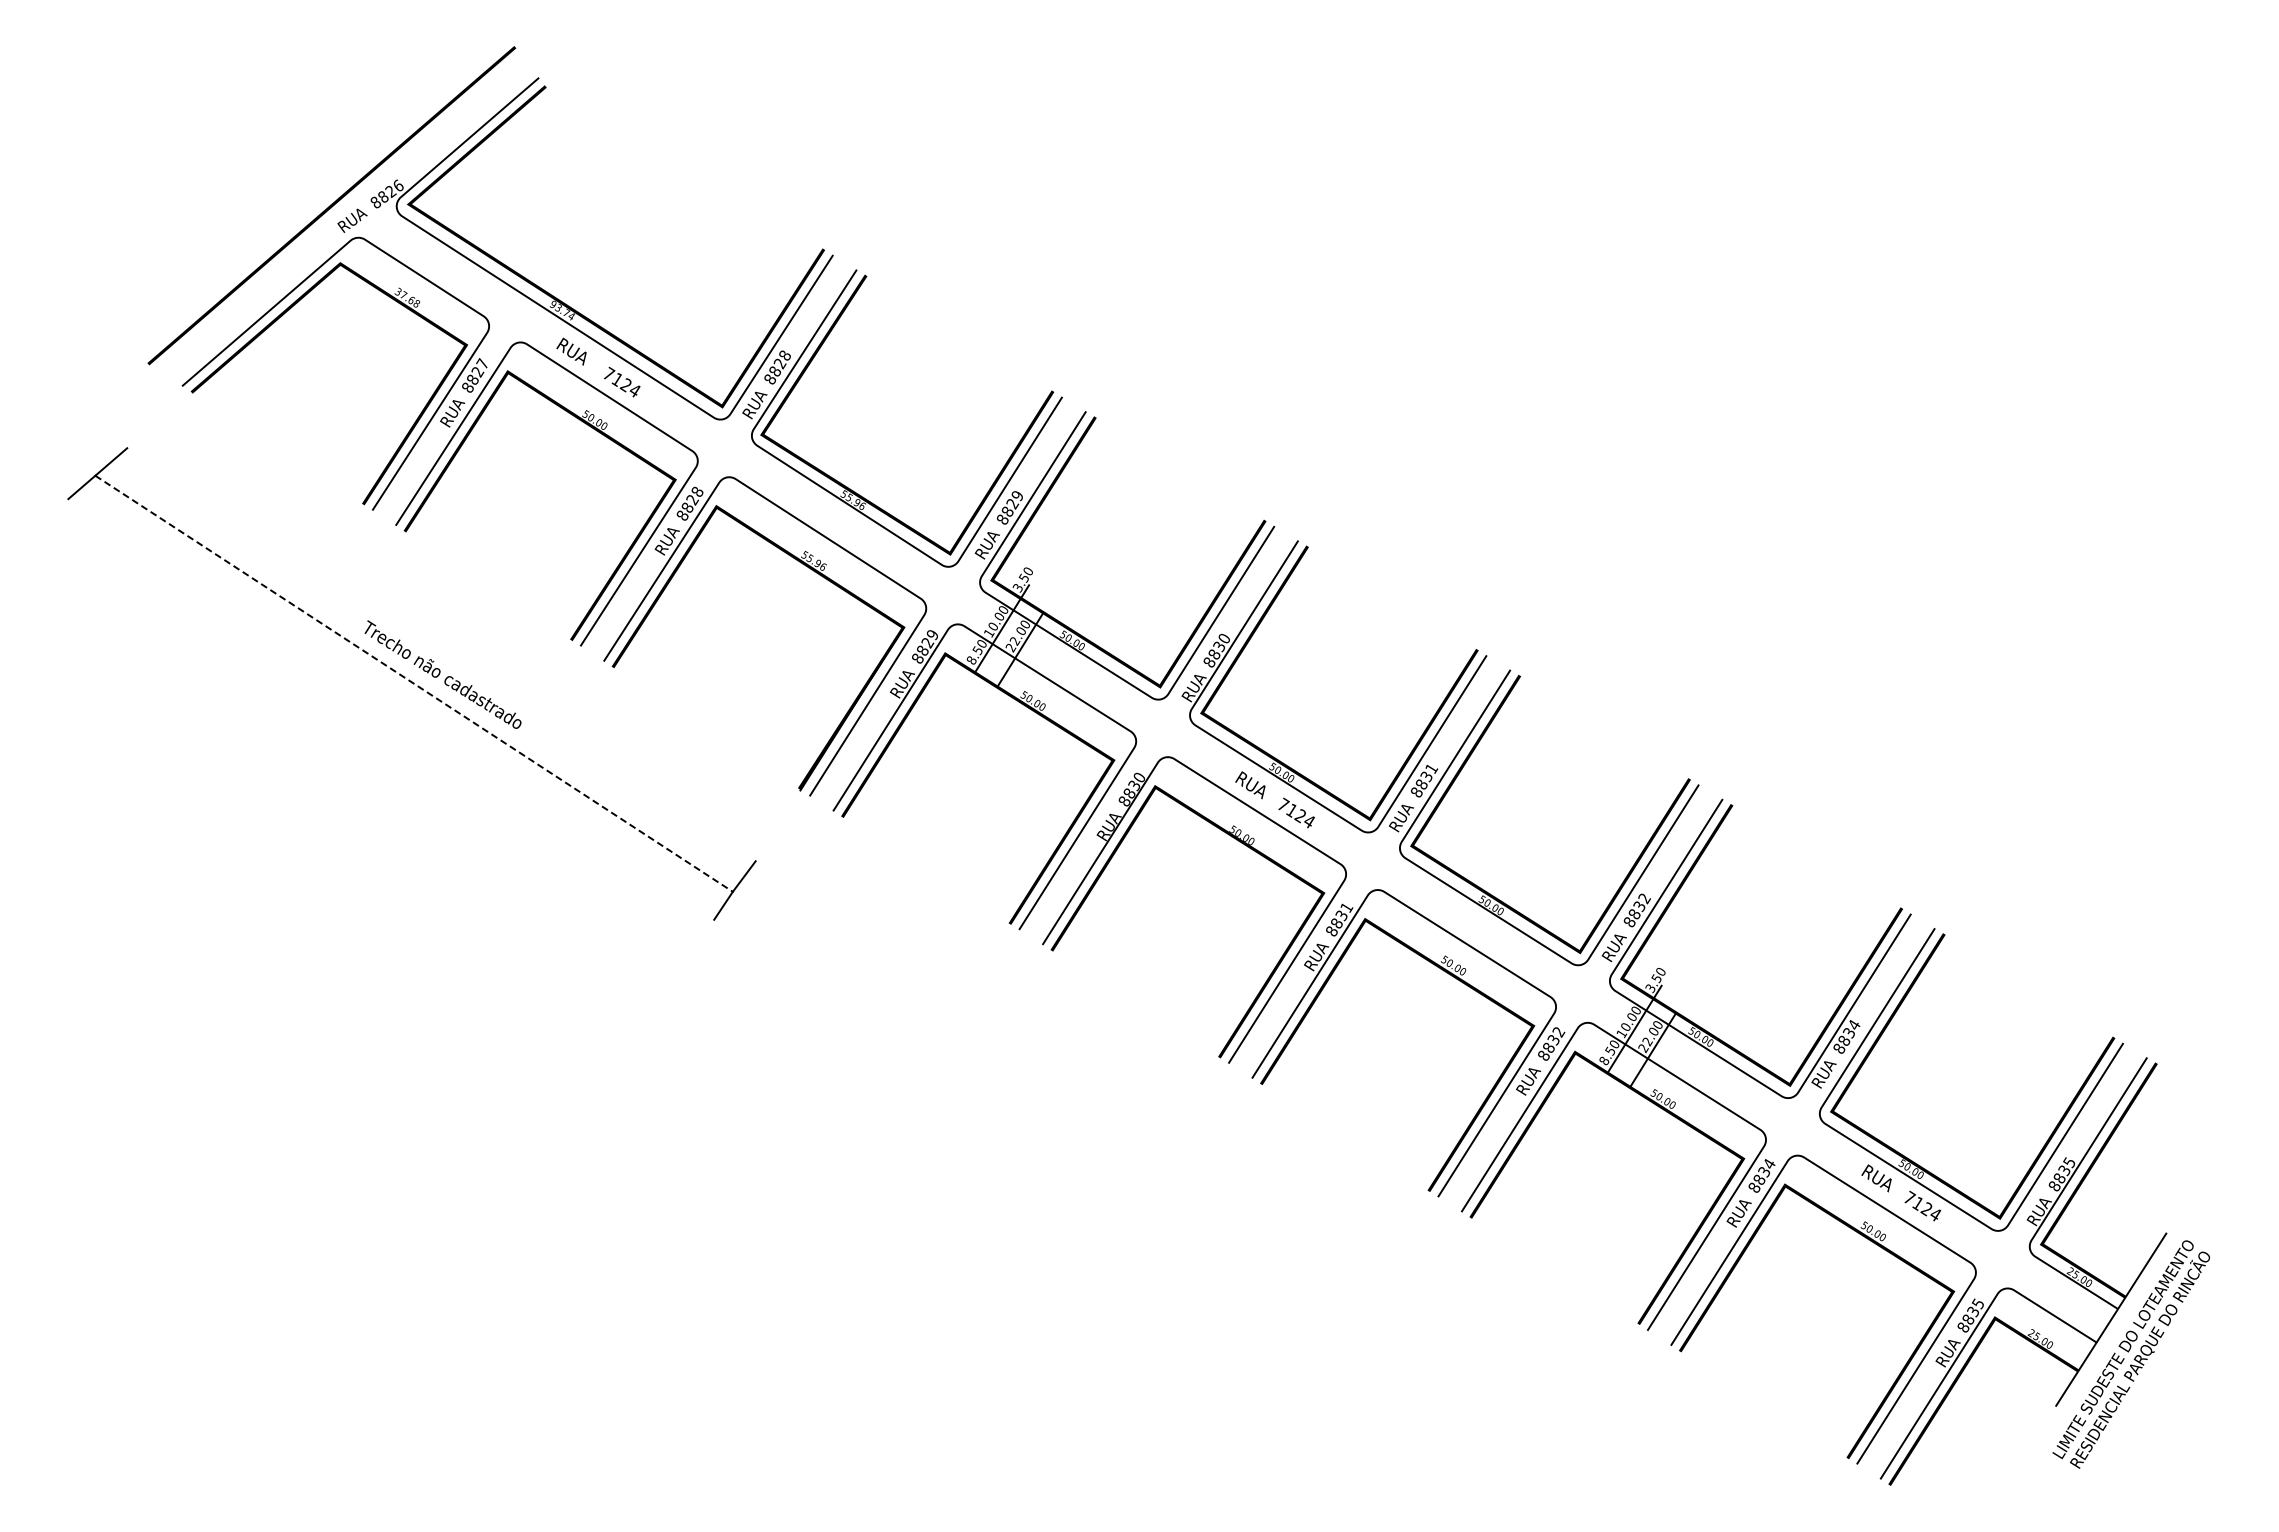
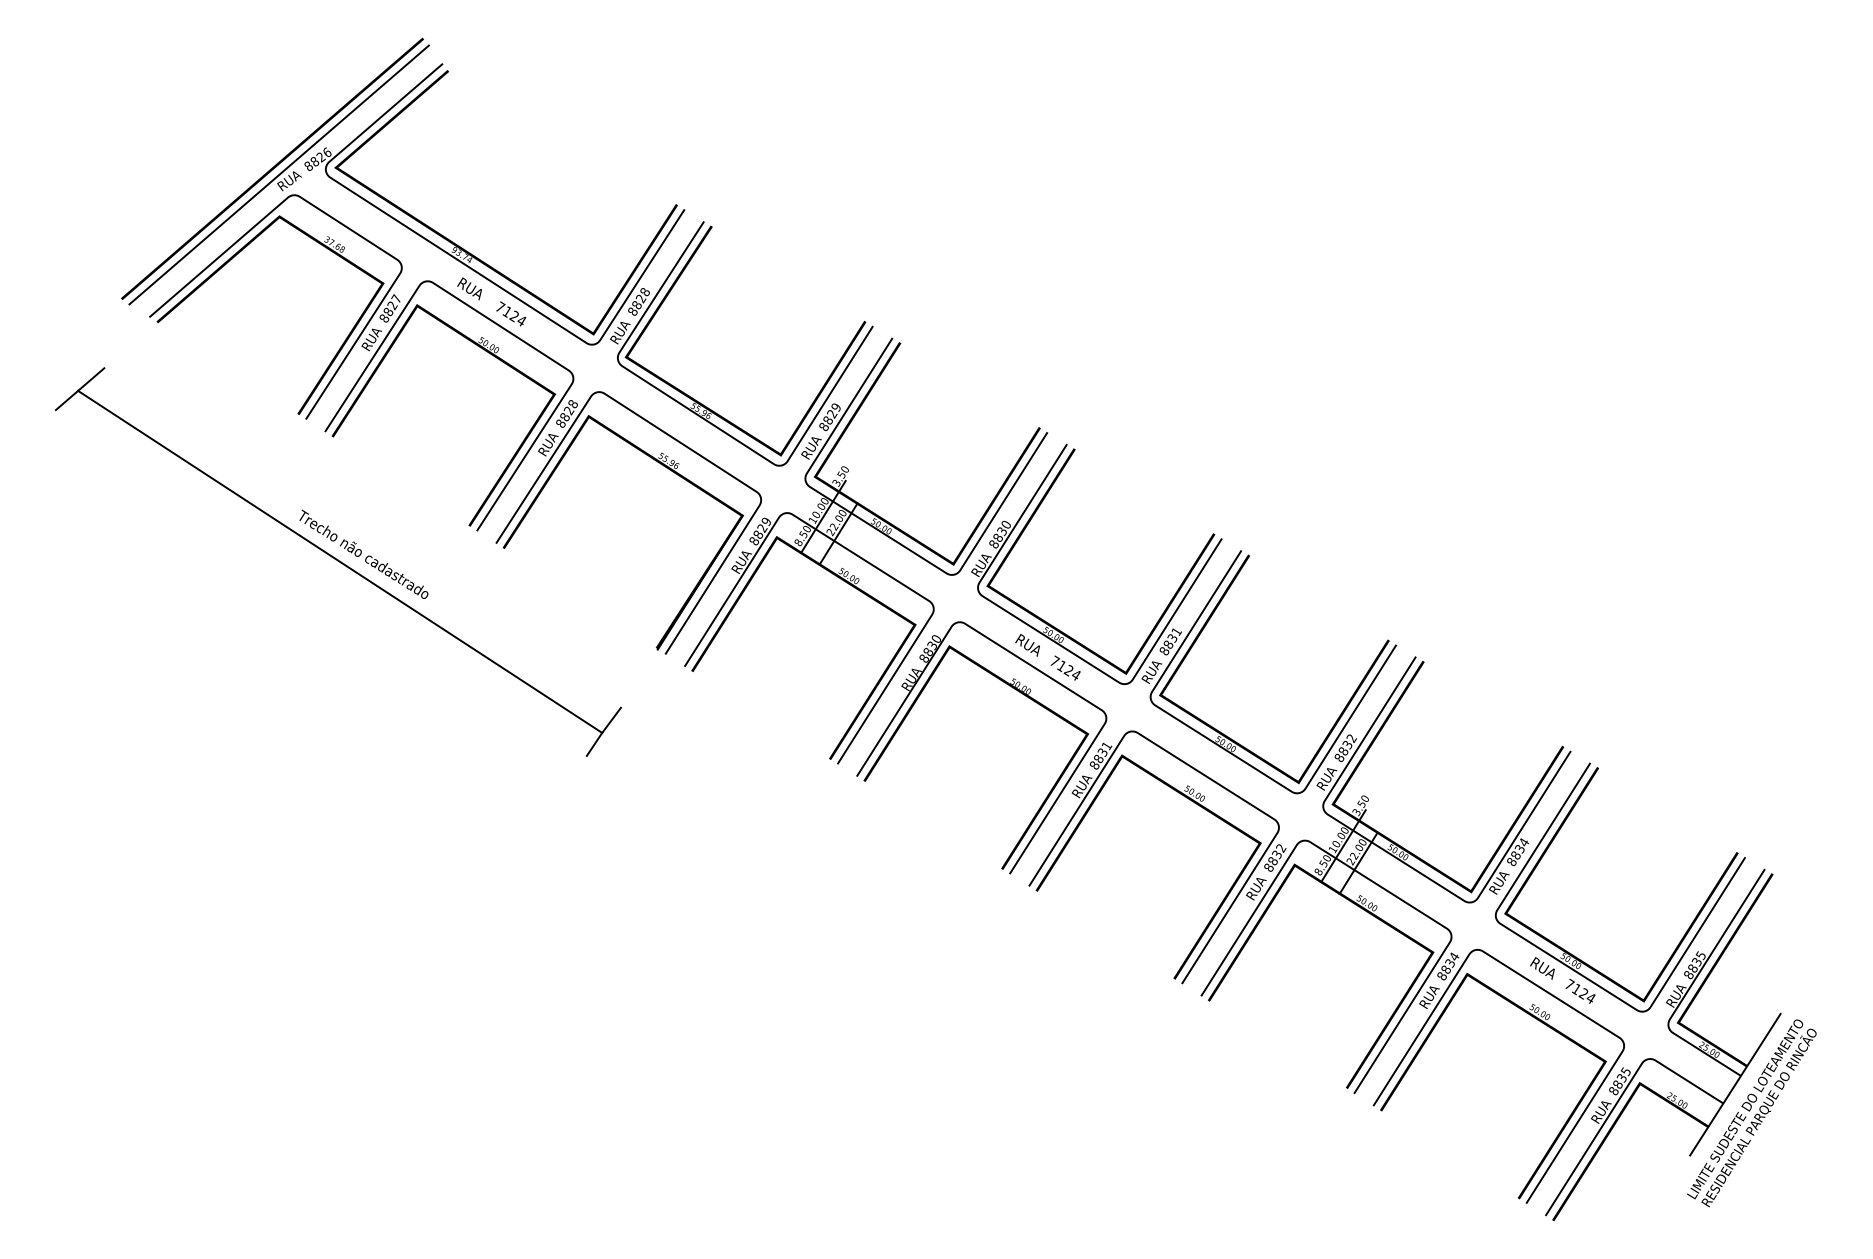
line: (339, 212) -> (278, 174), added
line: (414, 683) -> (340, 561), dashed -> solid

